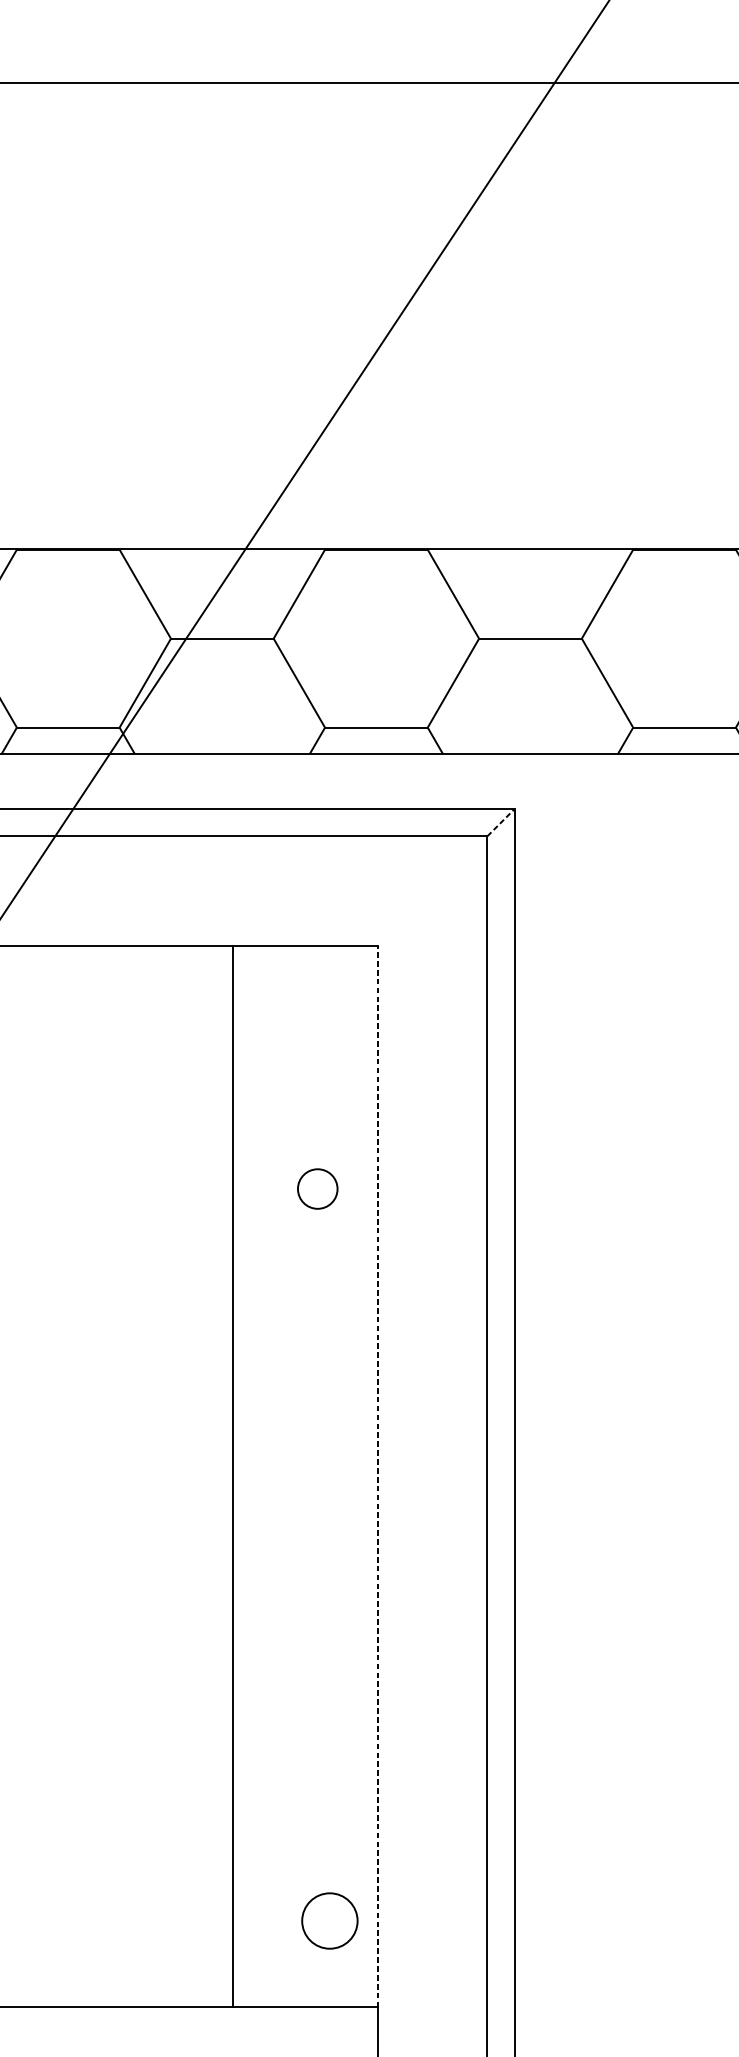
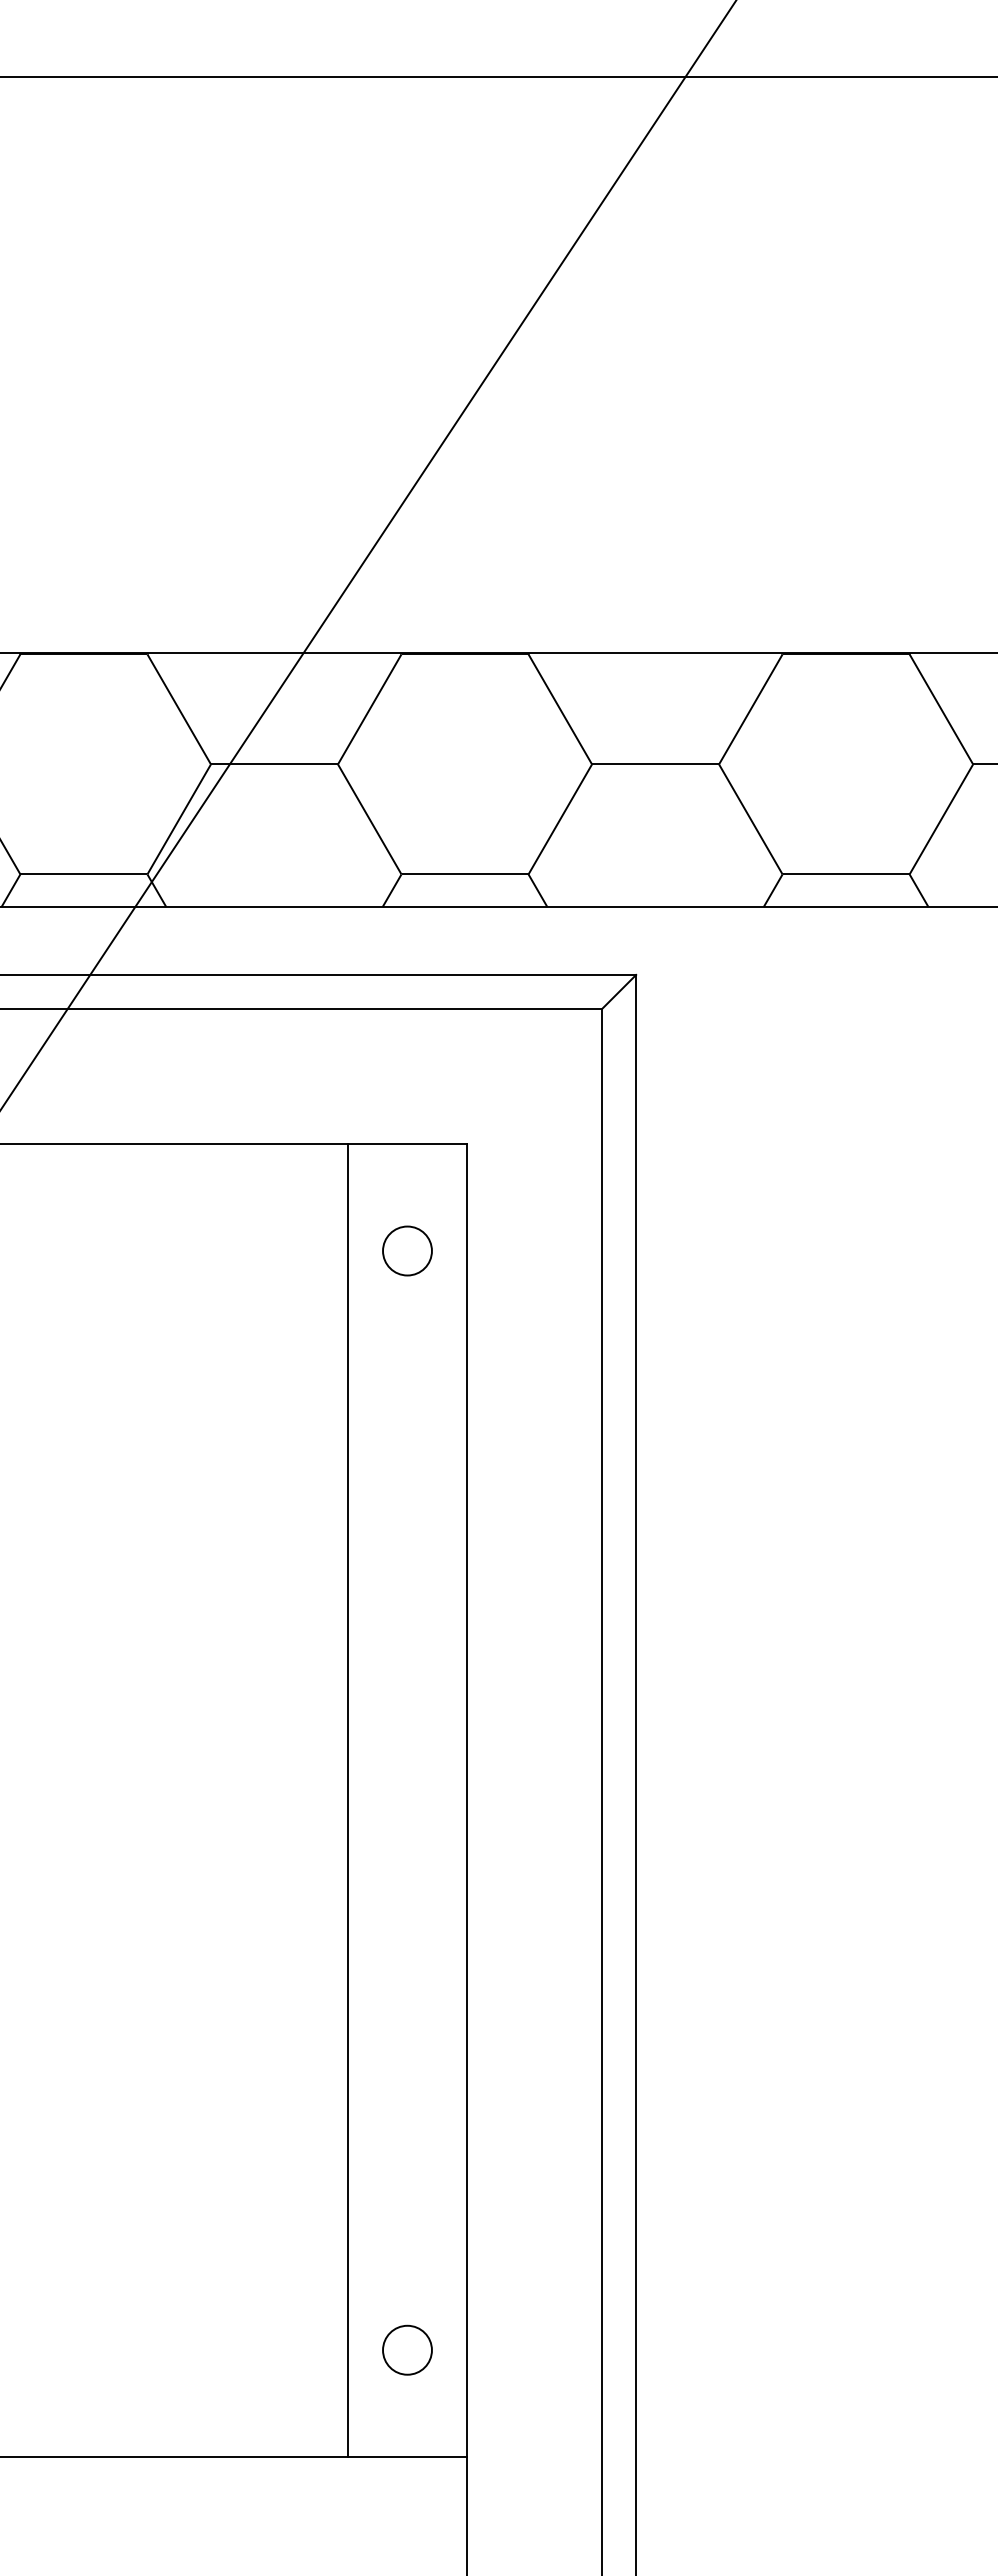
line: (501, 822) -> (619, 991), dashed -> solid
circle: (317, 1188) -> (407, 1250), moved
line: (233, 1476) -> (348, 1800), moved
line: (377, 1476) -> (466, 1800), dashed -> solid
circle: (329, 1920) -> (407, 2349), size x0.71

